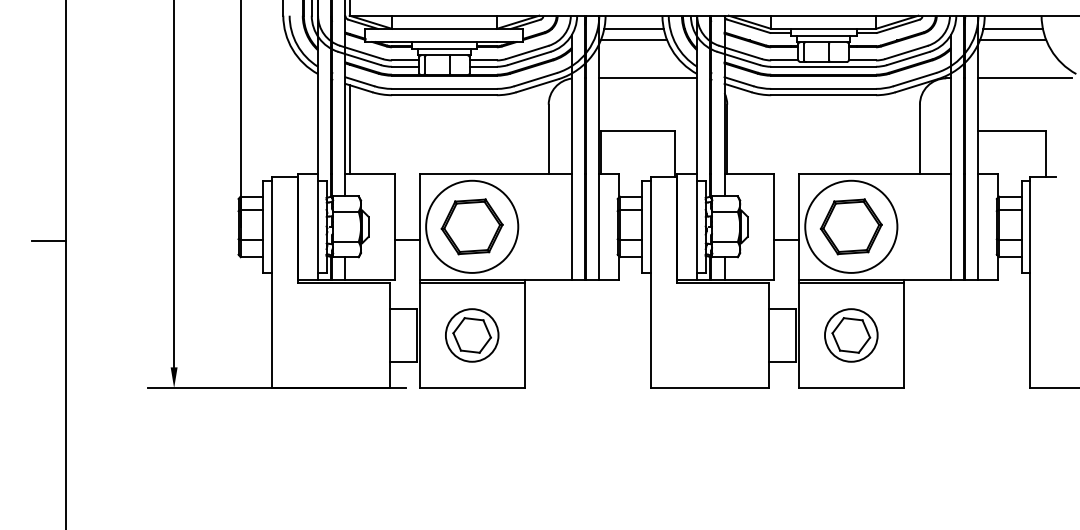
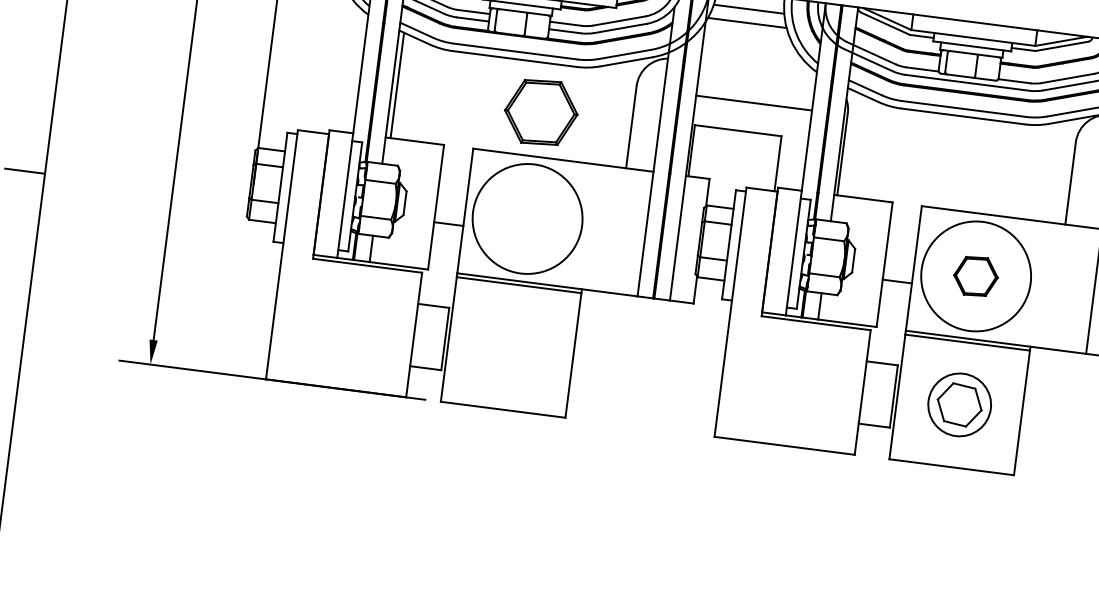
line: (648, 78) -> (754, 103), moved
part: (471, 226) -> (540, 111), moved
part: (850, 226) -> (975, 275), size x0.6
part: (472, 335) -> (511, 347), removed

